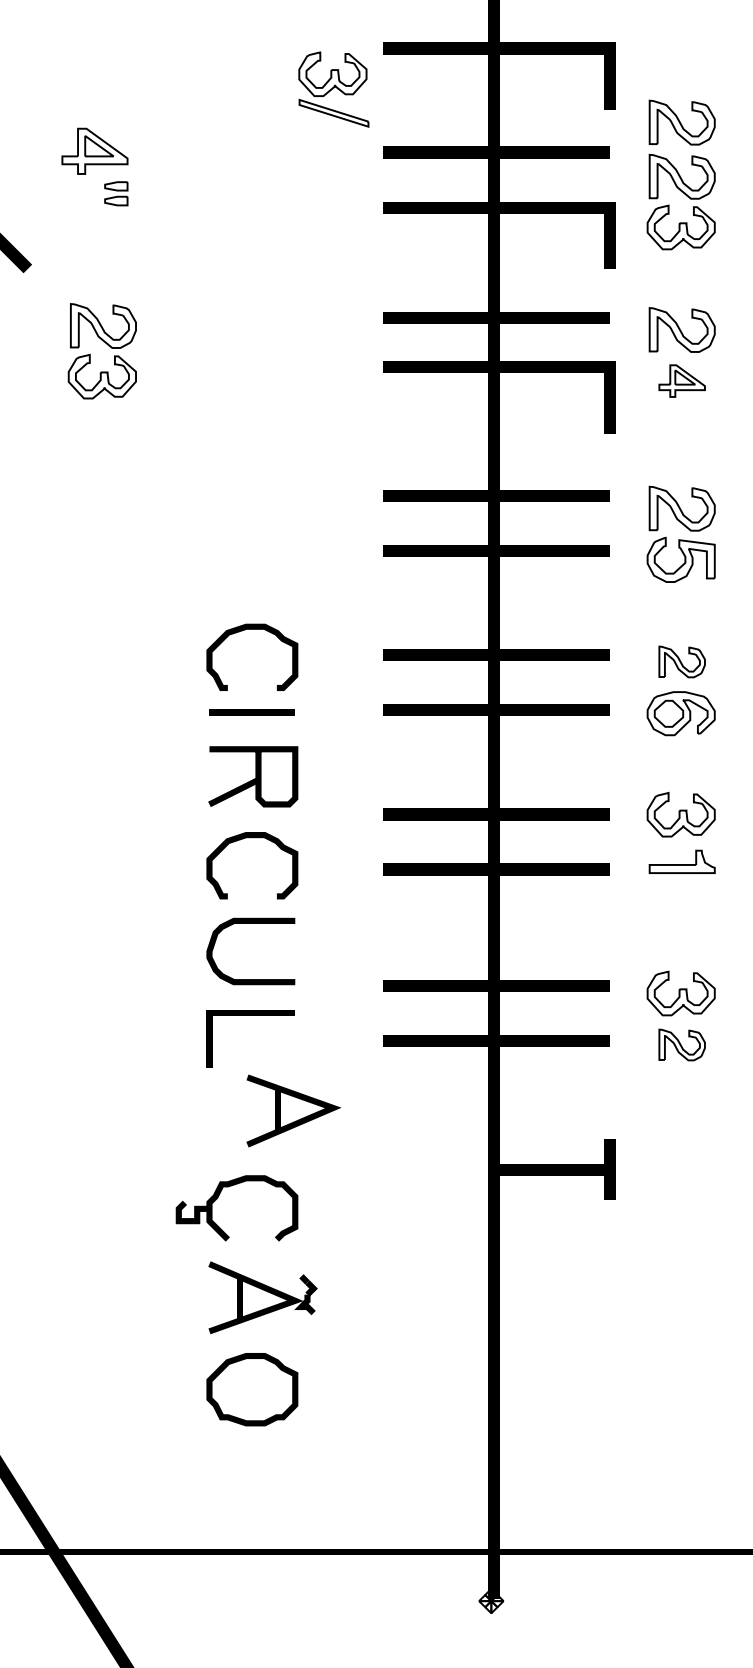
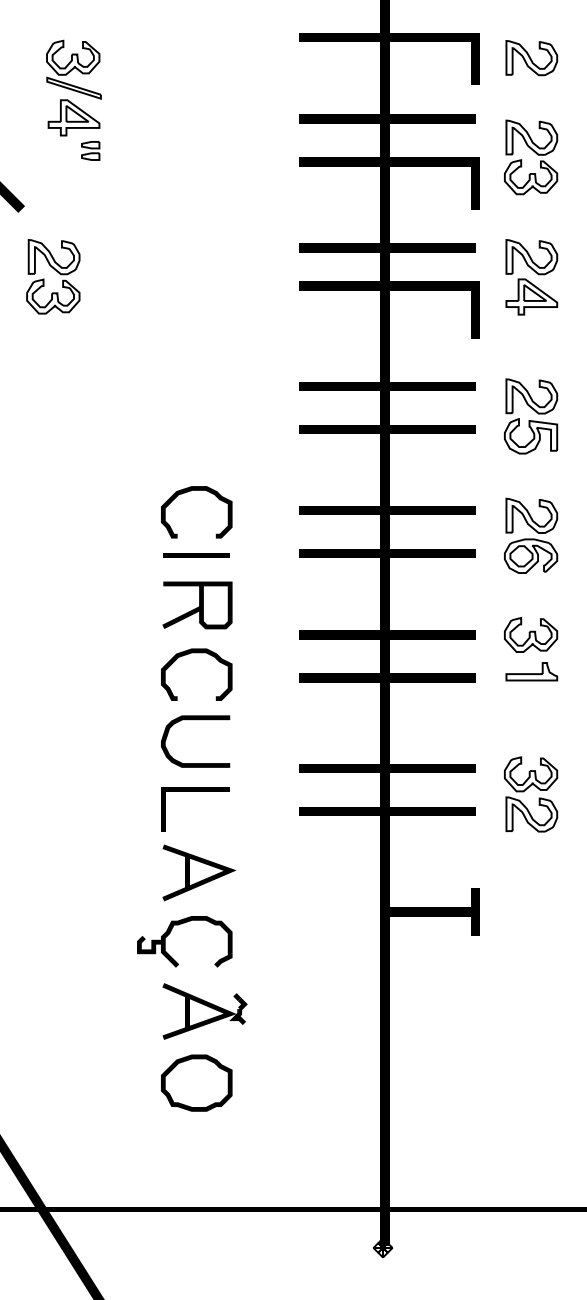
part: (333, 89) -> (73, 69), moved
part: (681, 122) -> (531, 57), moved
part: (107, 345) -> (57, 272), moved
part: (681, 380) -> (531, 296), size x1.43
part: (681, 661) -> (531, 515), size x1.43
part: (681, 1044) -> (531, 814), size x1.43
part: (293, 1110) -> (199, 872), moved

